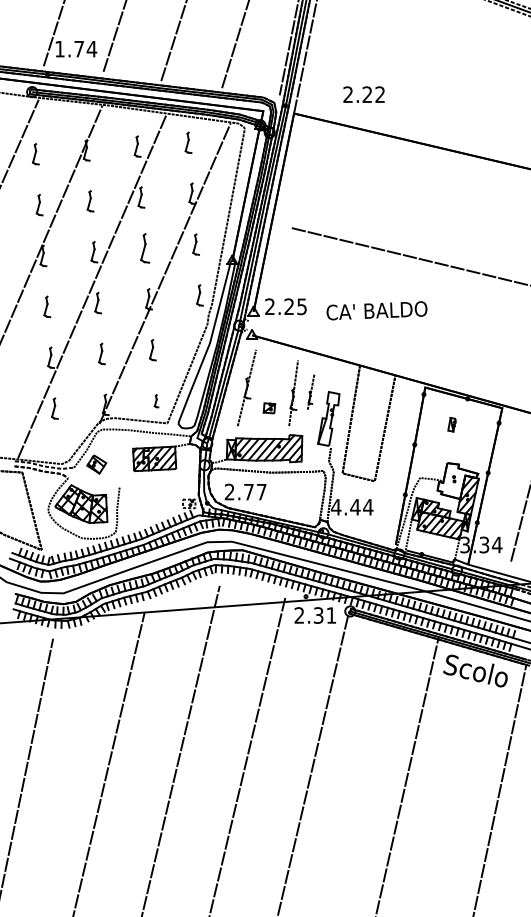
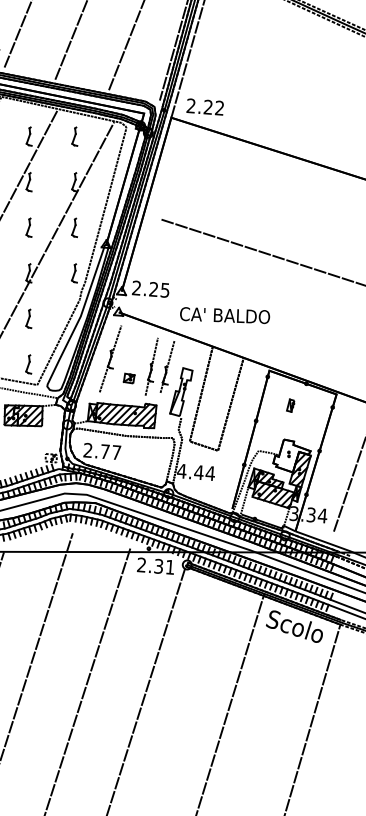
text: (363, 94) -> (204, 106), moved
part: (145, 248) -> (29, 227), size x0.71
text: (376, 310) -> (224, 315), moved
part: (310, 391) -> (166, 366), size x1.67
part: (156, 401) -> (29, 364), size x1.67

